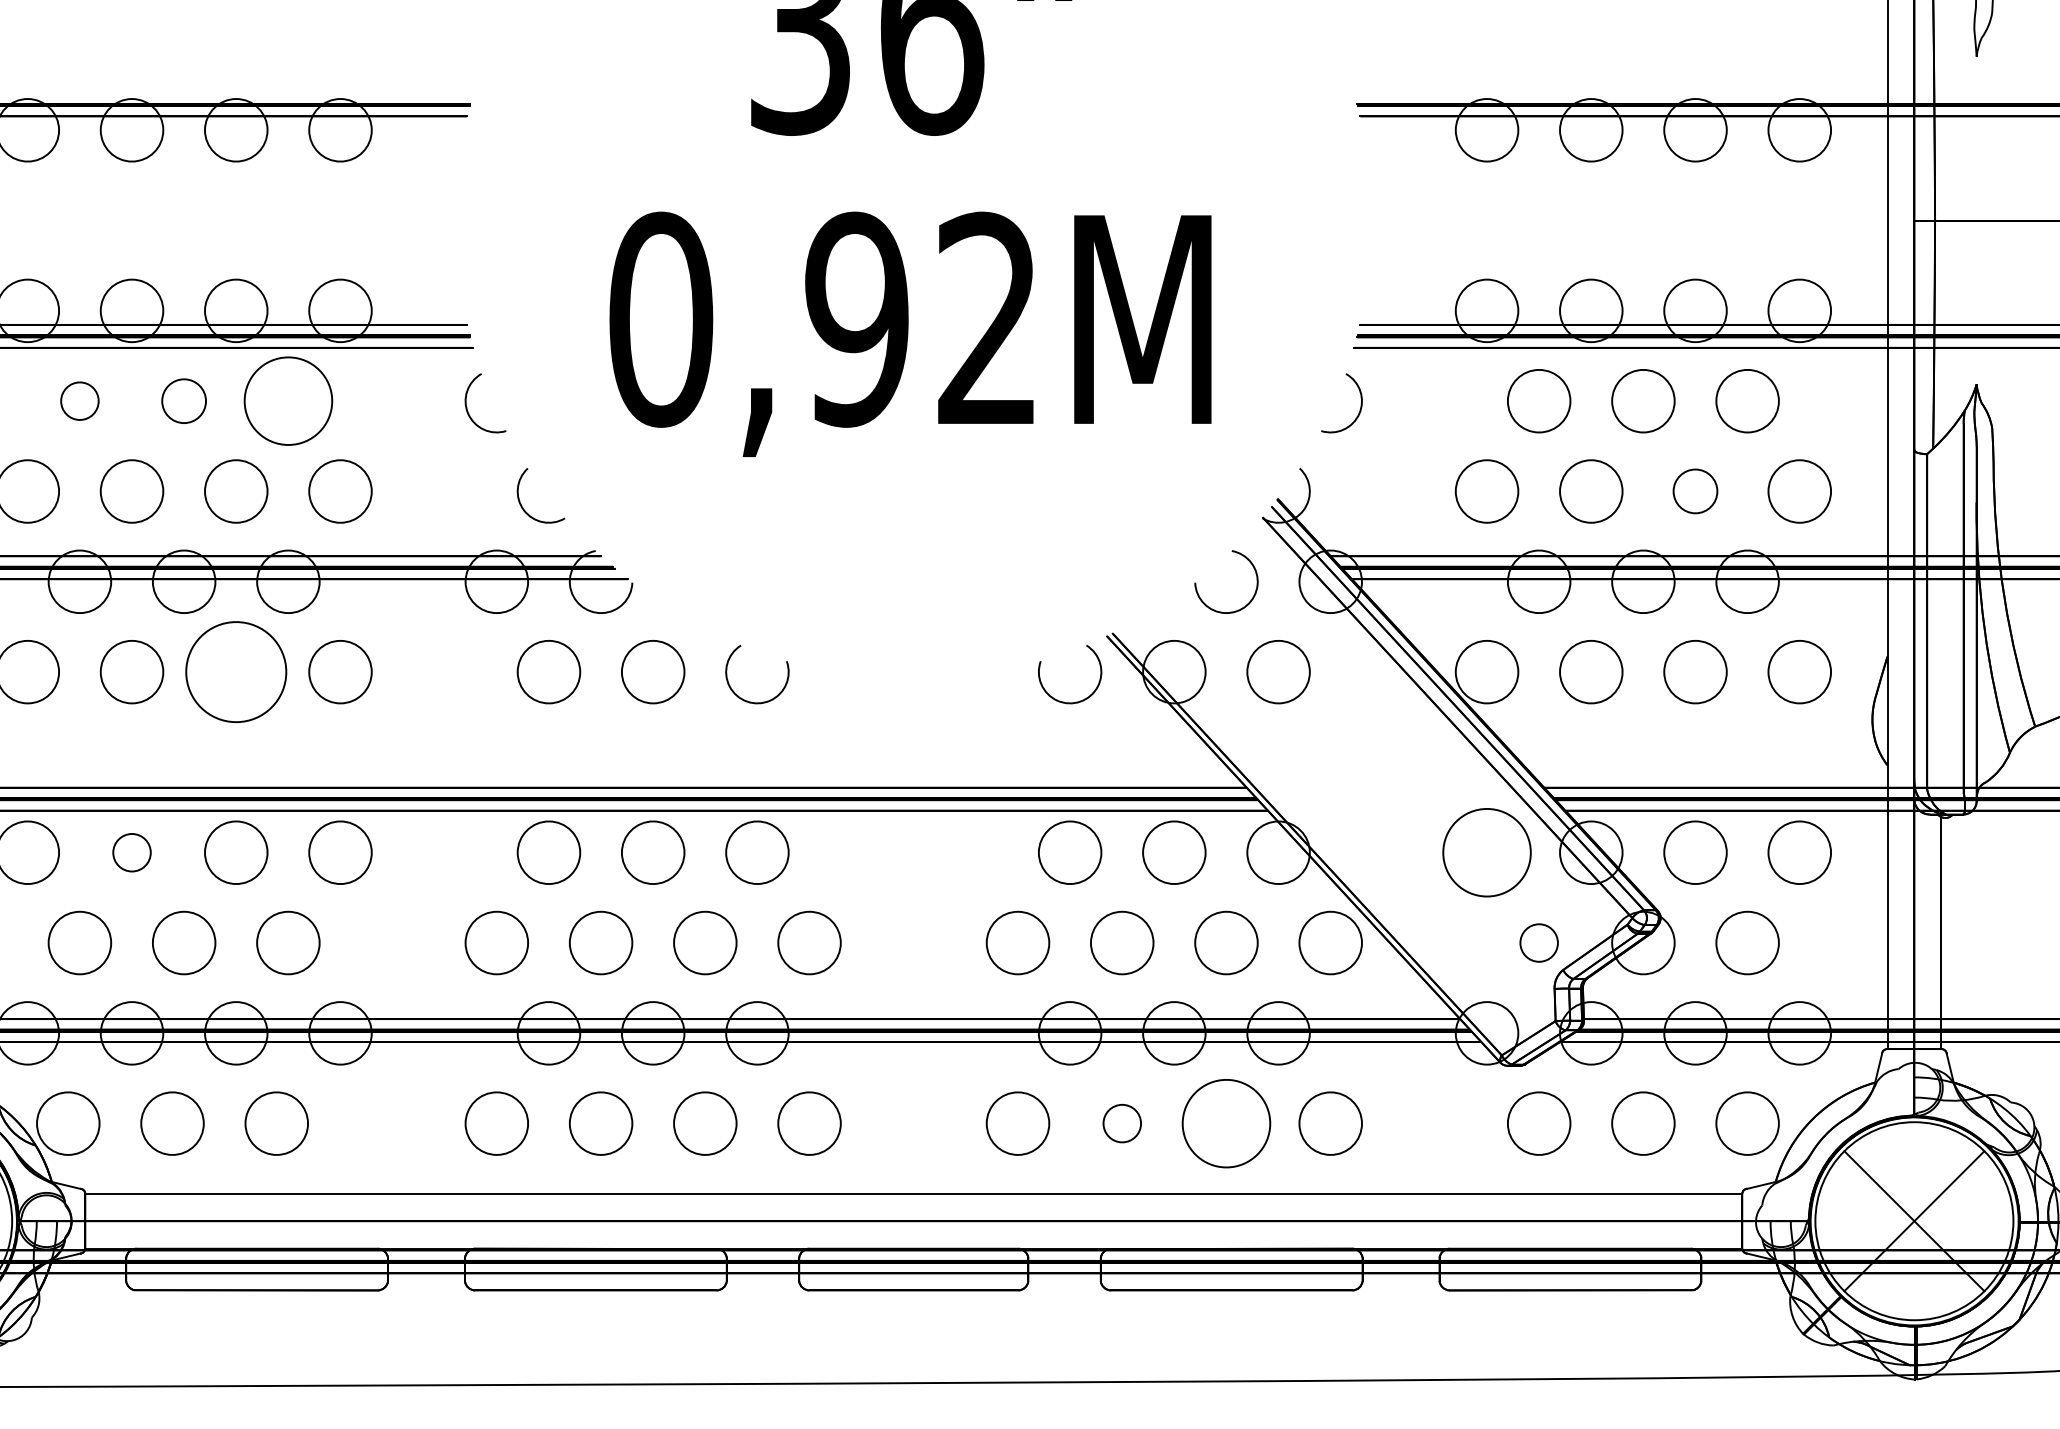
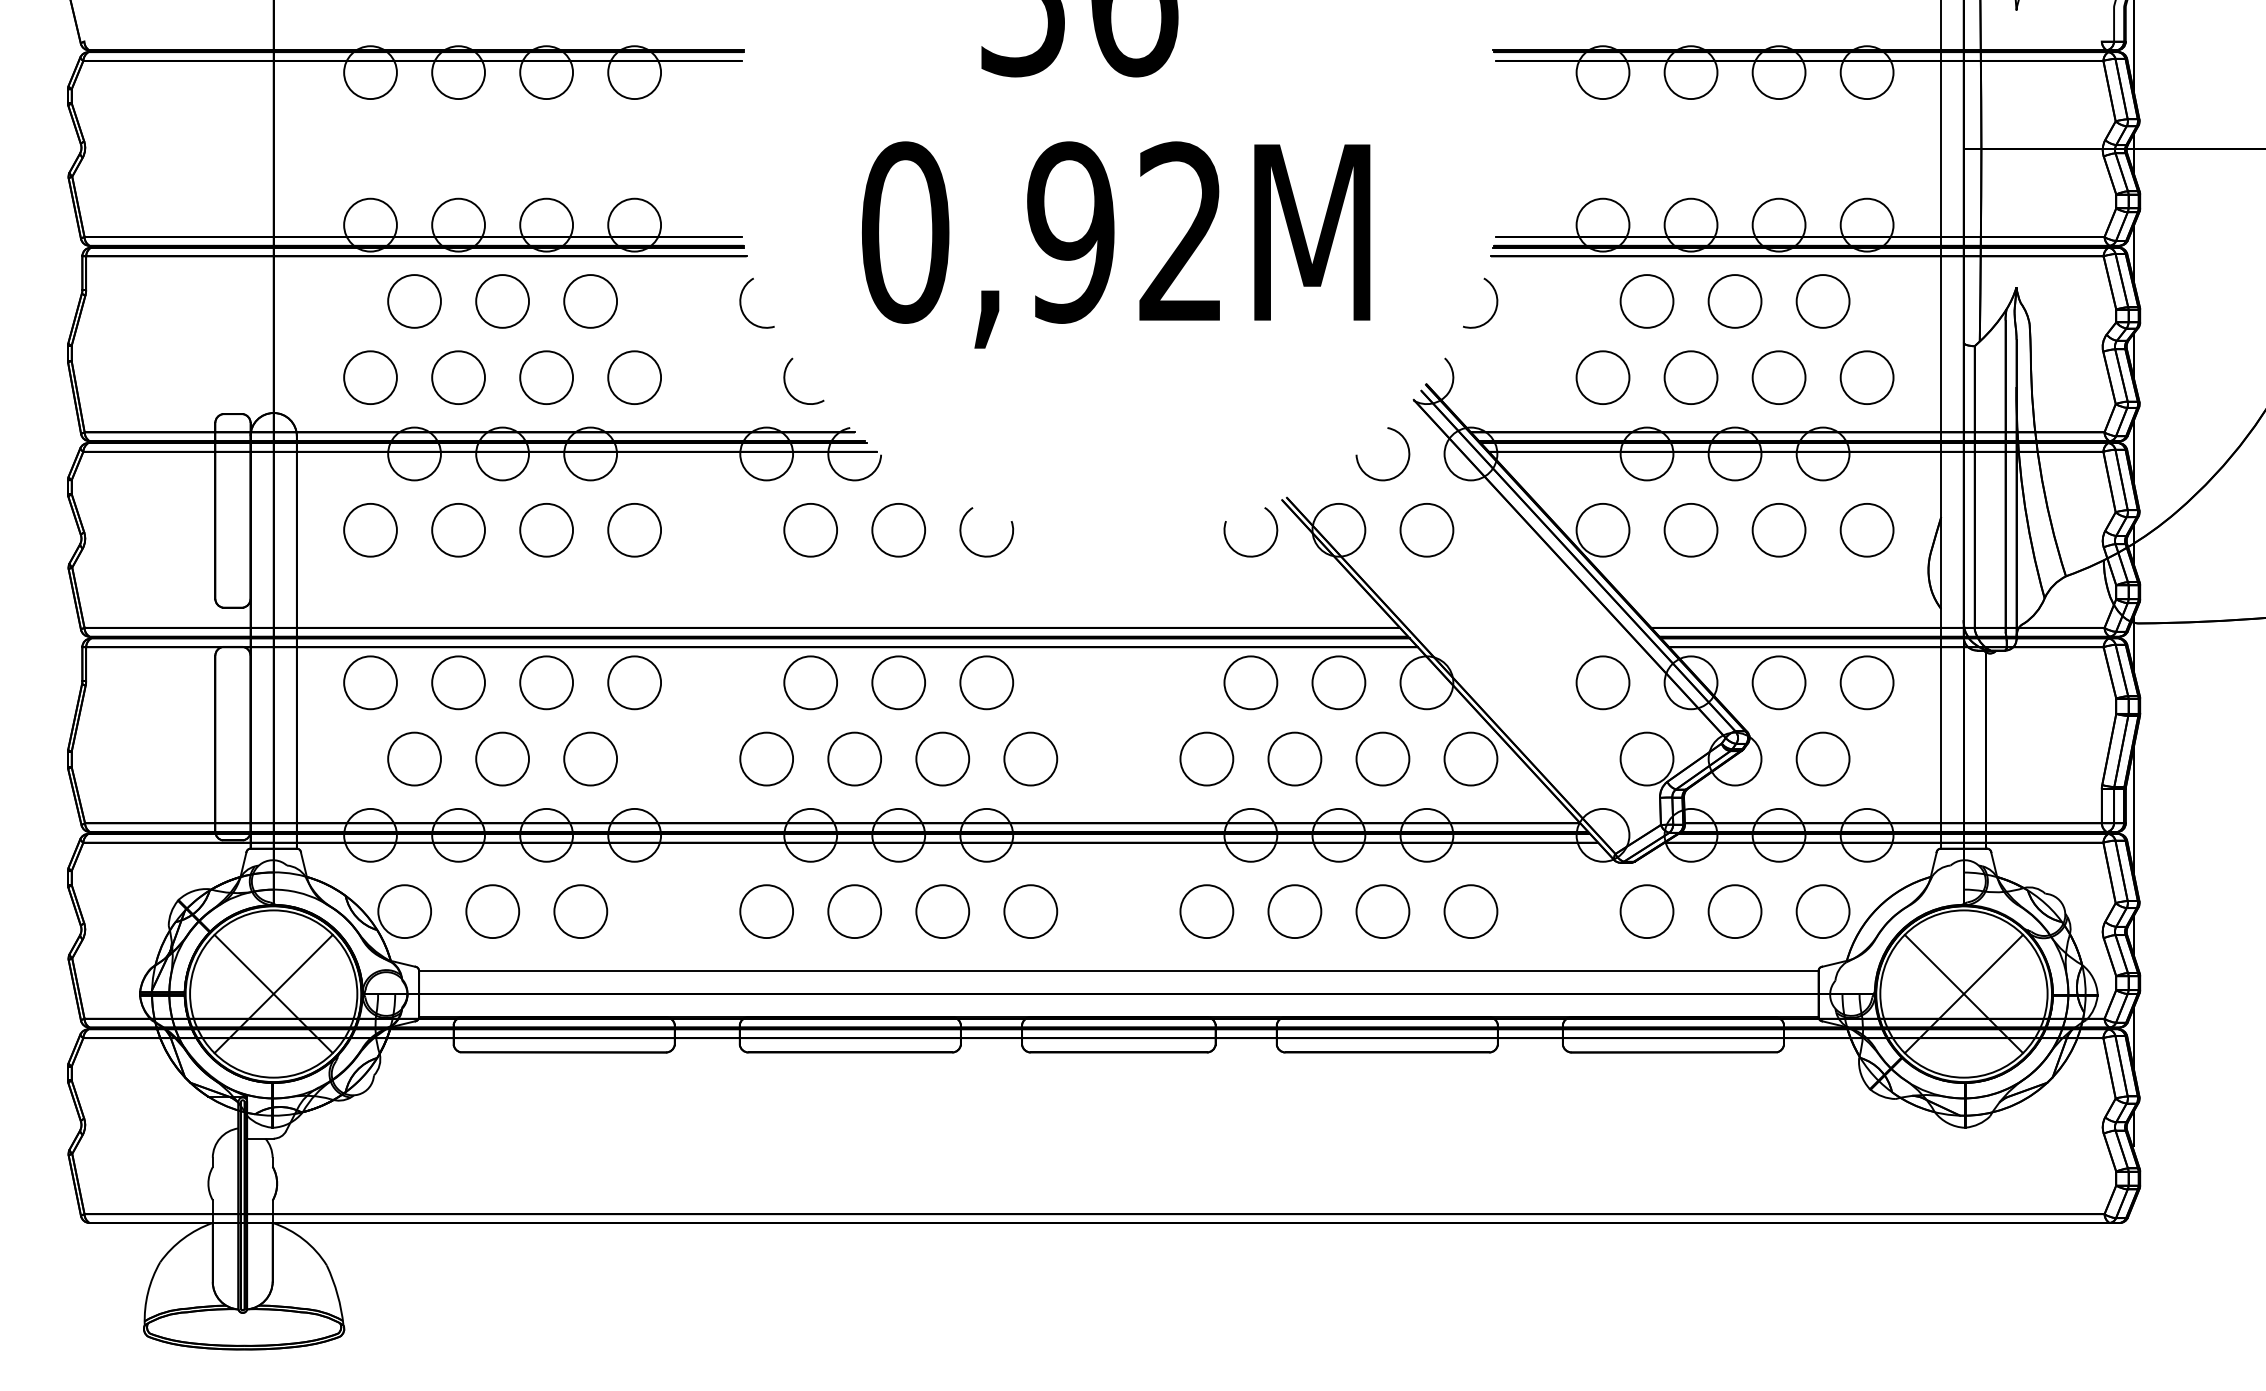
circle: (79, 401) -> (414, 301), size x1.67
circle: (184, 401) -> (502, 301), size x1.43
circle: (288, 401) -> (590, 301), size x0.71
circle: (1694, 491) -> (1778, 377), size x1.43
circle: (236, 671) -> (546, 529), size x0.62
circle: (131, 852) -> (458, 682), size x1.67
circle: (1486, 852) -> (1602, 682), size x0.71
circle: (1538, 942) -> (1646, 758), size x1.67
circle: (1121, 1123) -> (1294, 911), size x1.67
circle: (1225, 1123) -> (1382, 911), size x0.71

